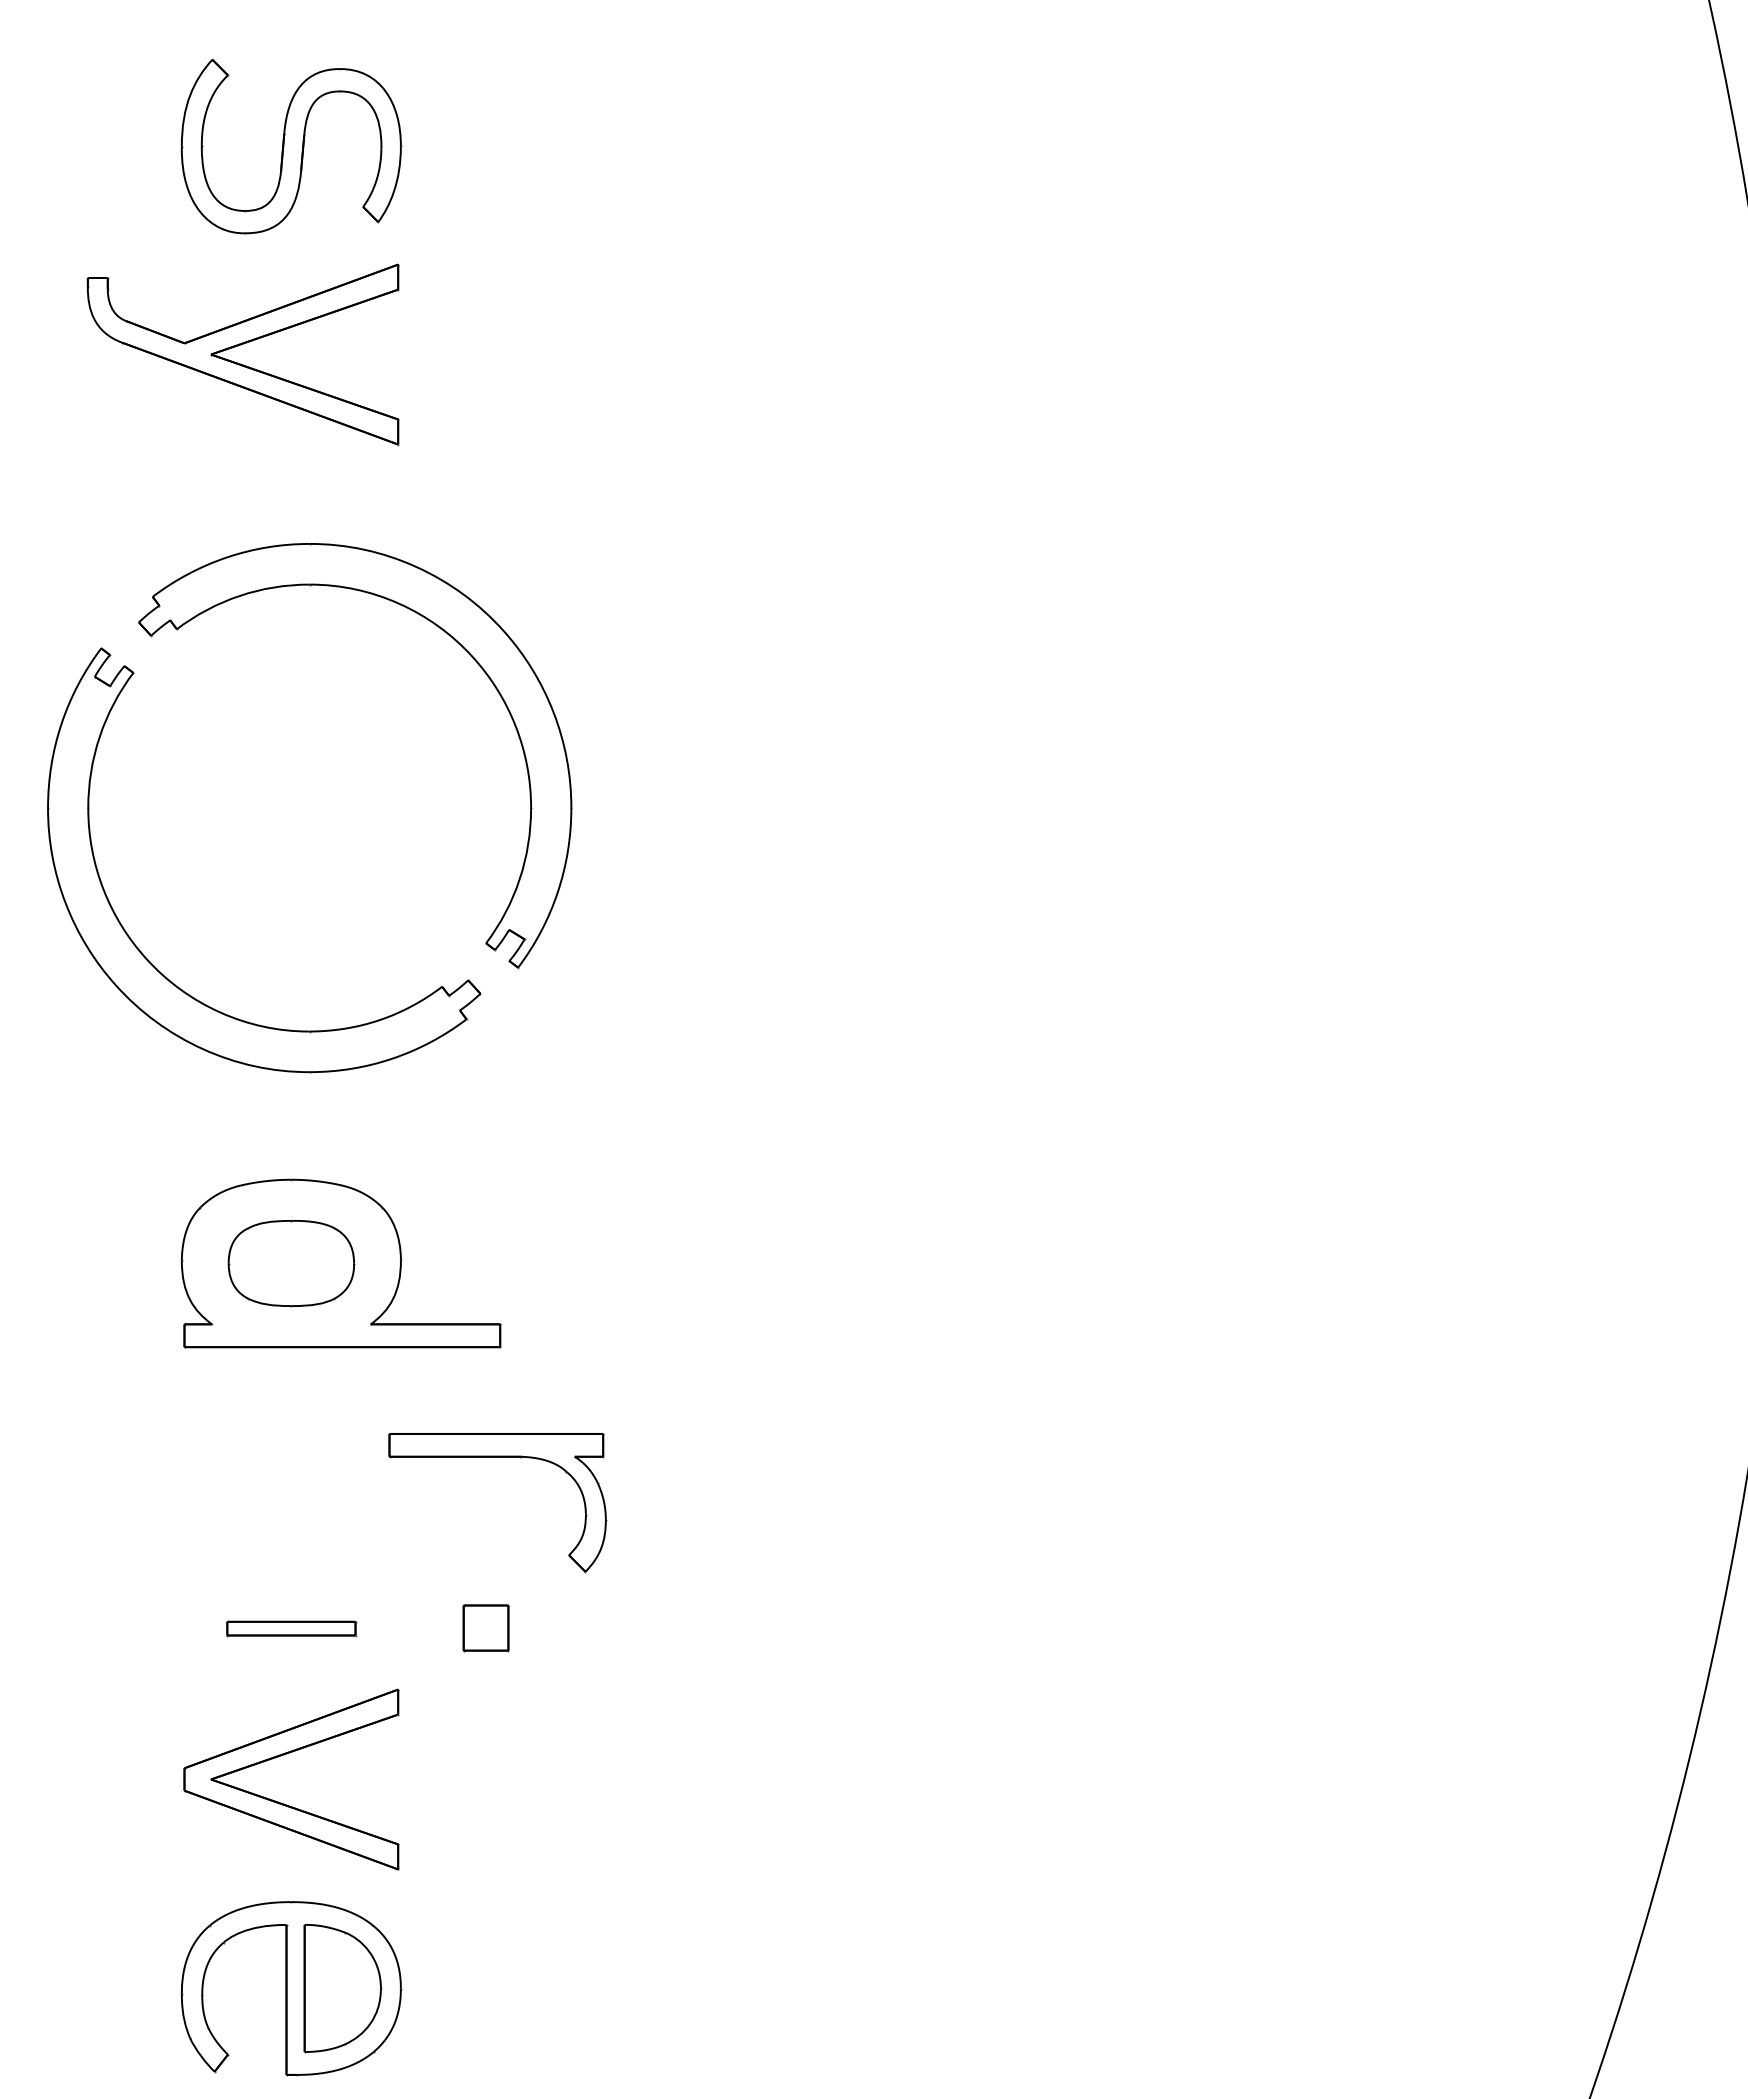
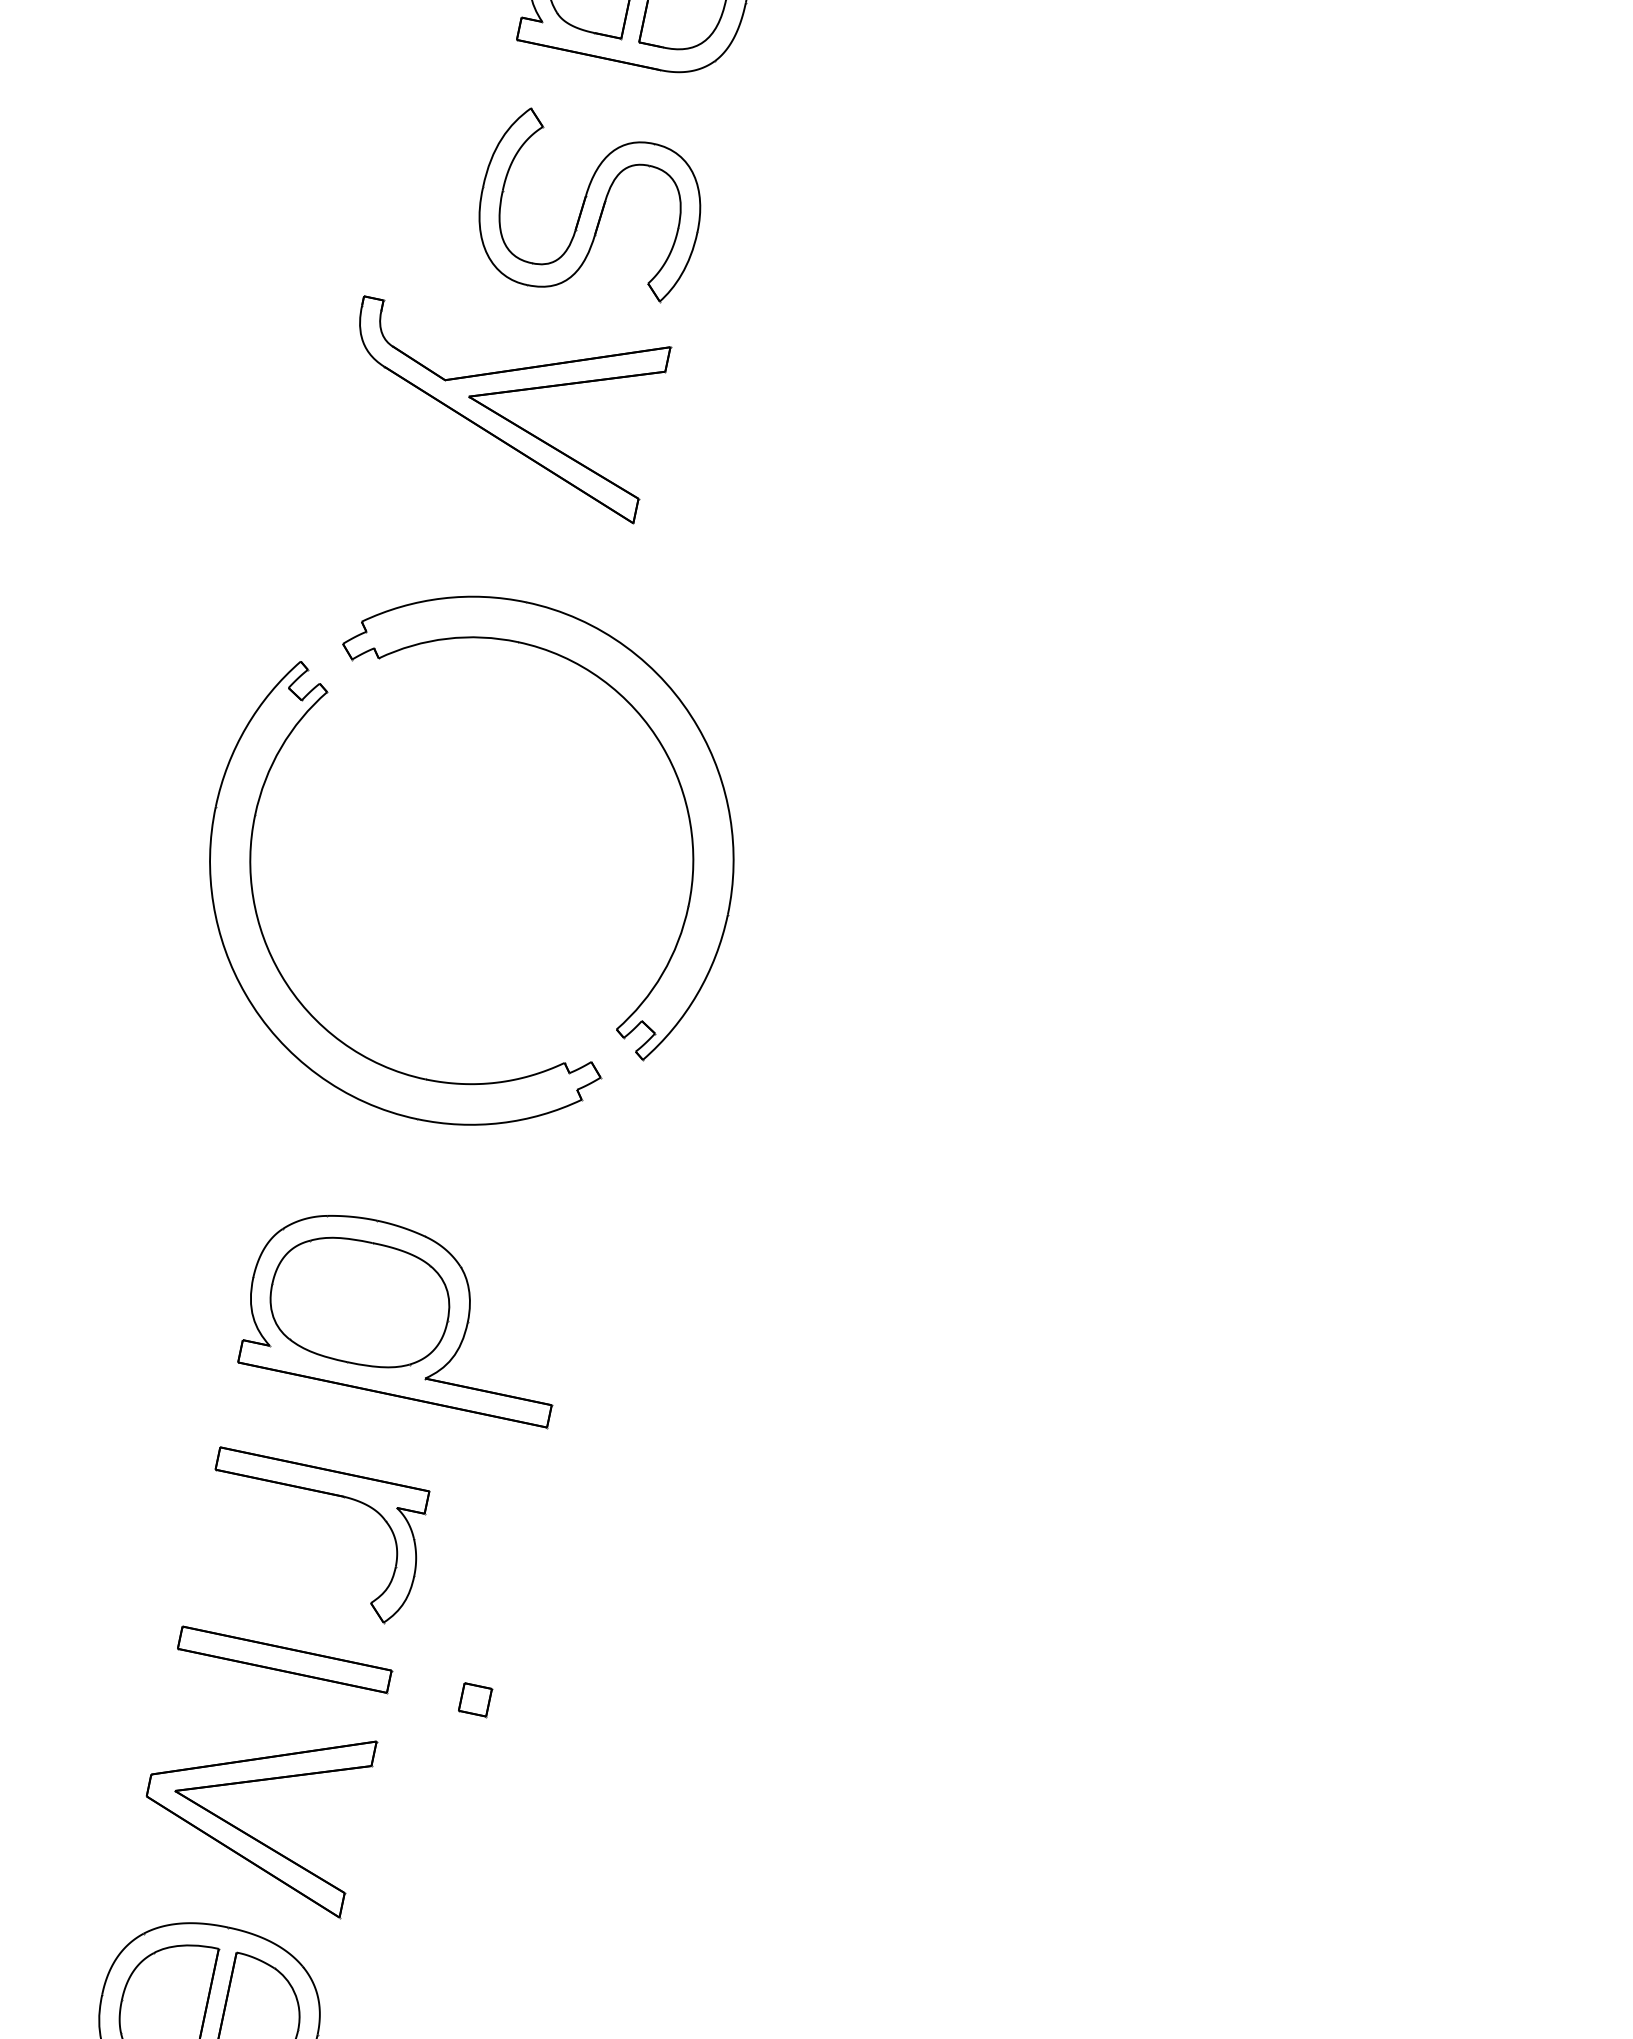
part: (291, 1263) -> (360, 1302), size x1.43
part: (497, 1457) -> (321, 1492), moved
part: (291, 1628) -> (284, 1659), size x1.67
part: (486, 1628) -> (475, 1700), size x0.62

